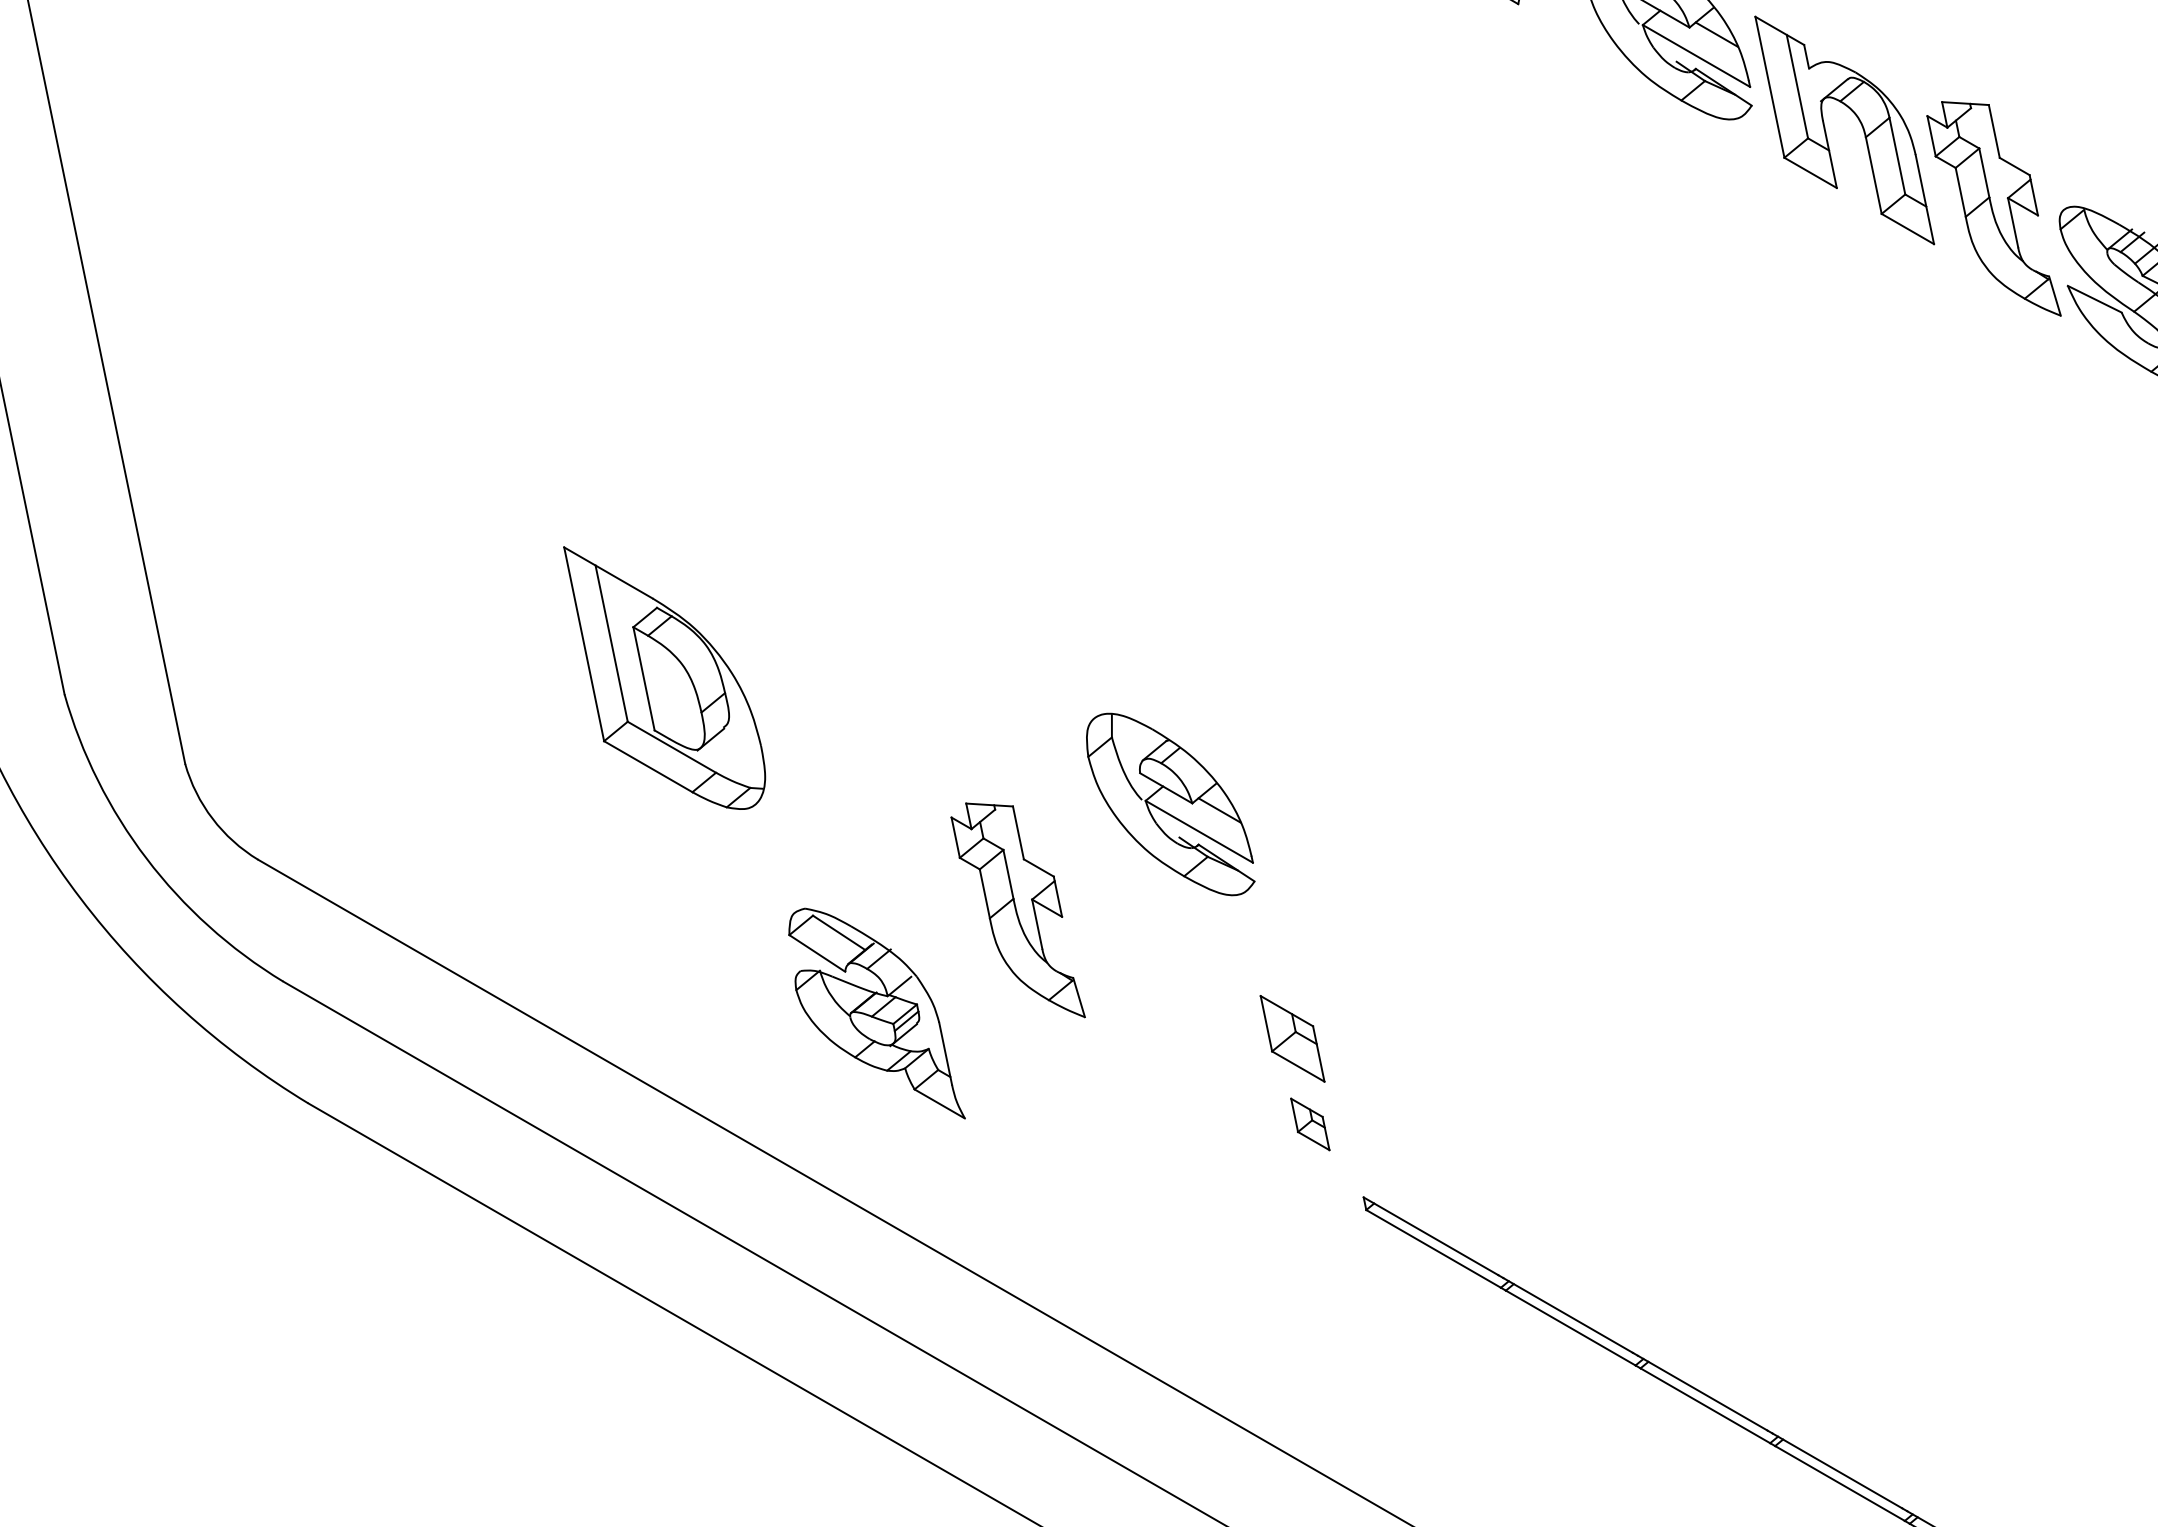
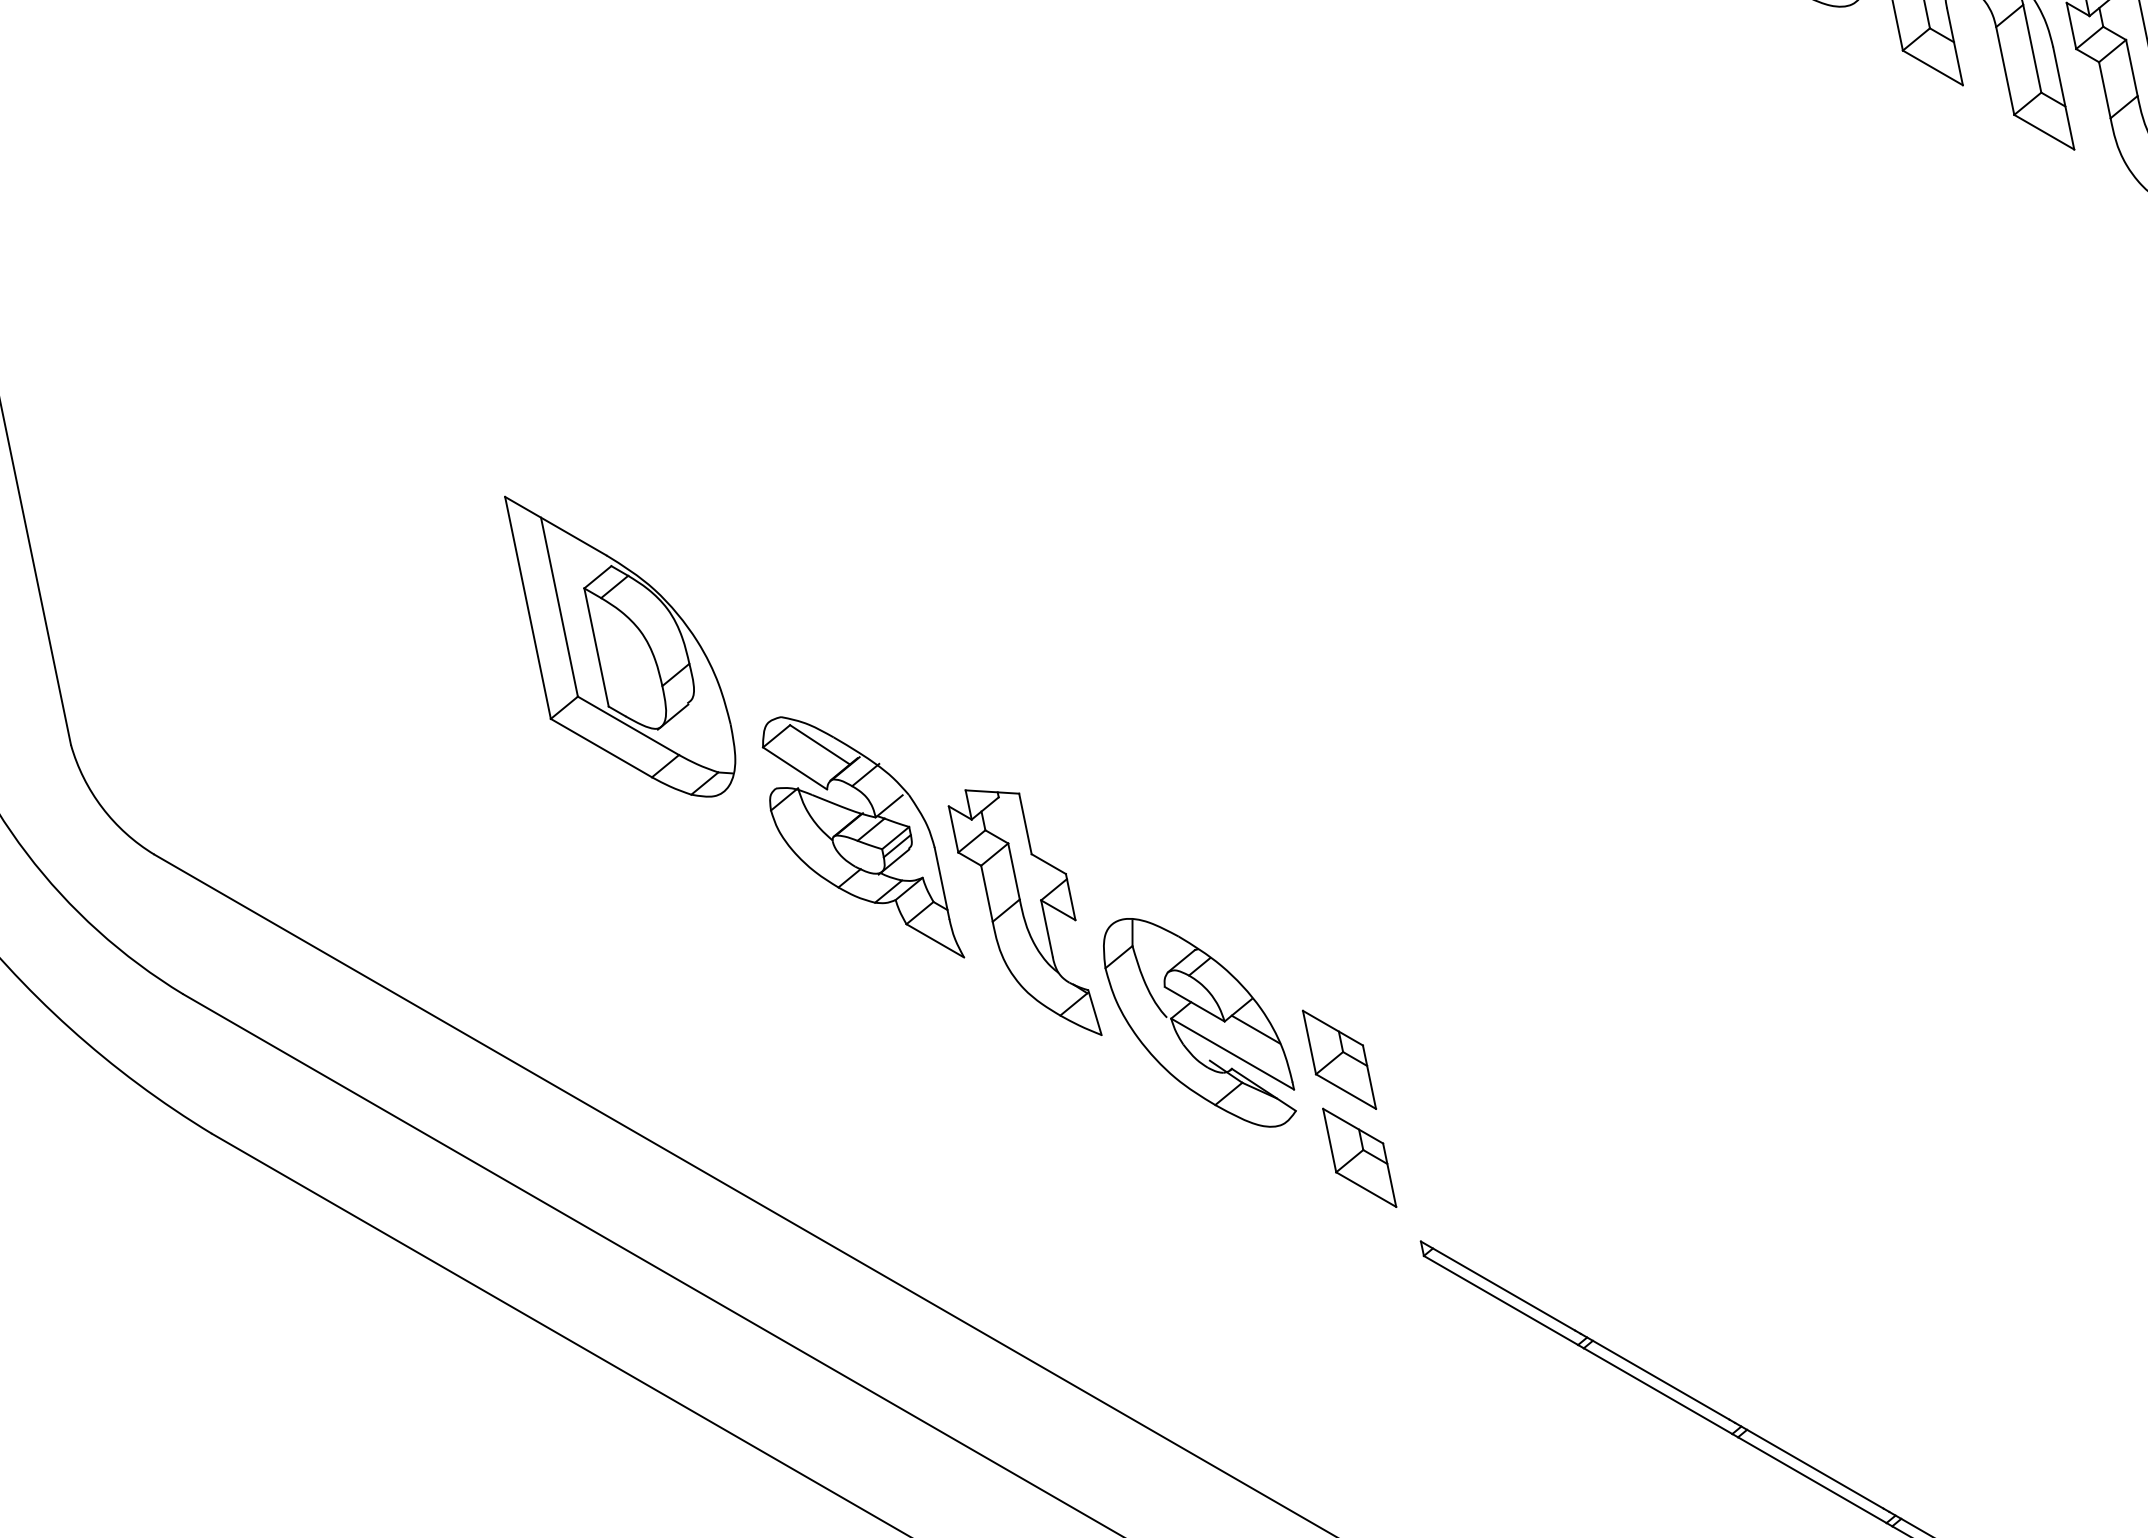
part: (1170, 804) -> (1199, 1022), moved
part: (876, 1013) -> (862, 837), moved
part: (1310, 1124) -> (1359, 1157), size x1.67

